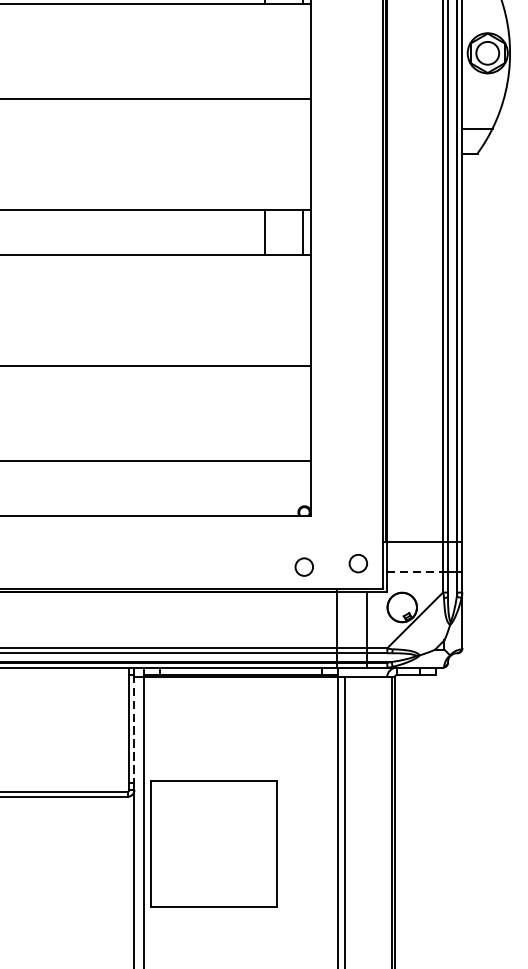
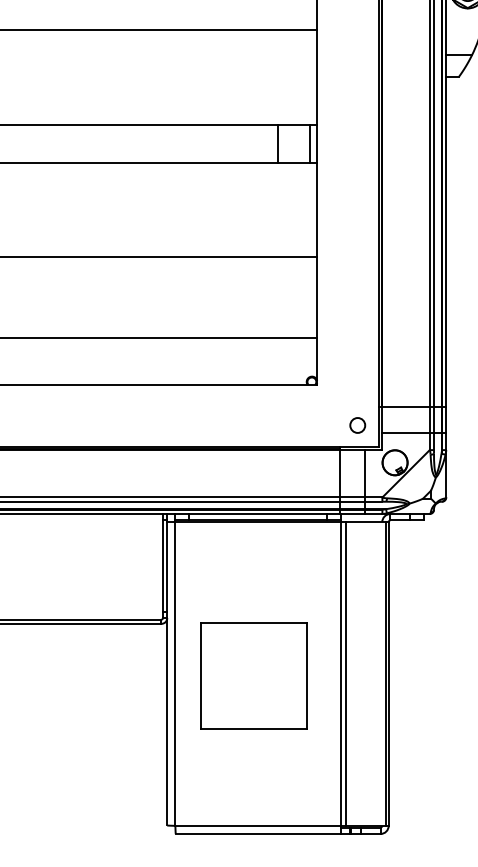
circle: (304, 567) -> (311, 428), removed
line: (415, 571) -> (406, 432), dashed -> solid
line: (134, 729) -> (167, 566), dashed -> solid
part: (213, 843) -> (253, 675), moved

